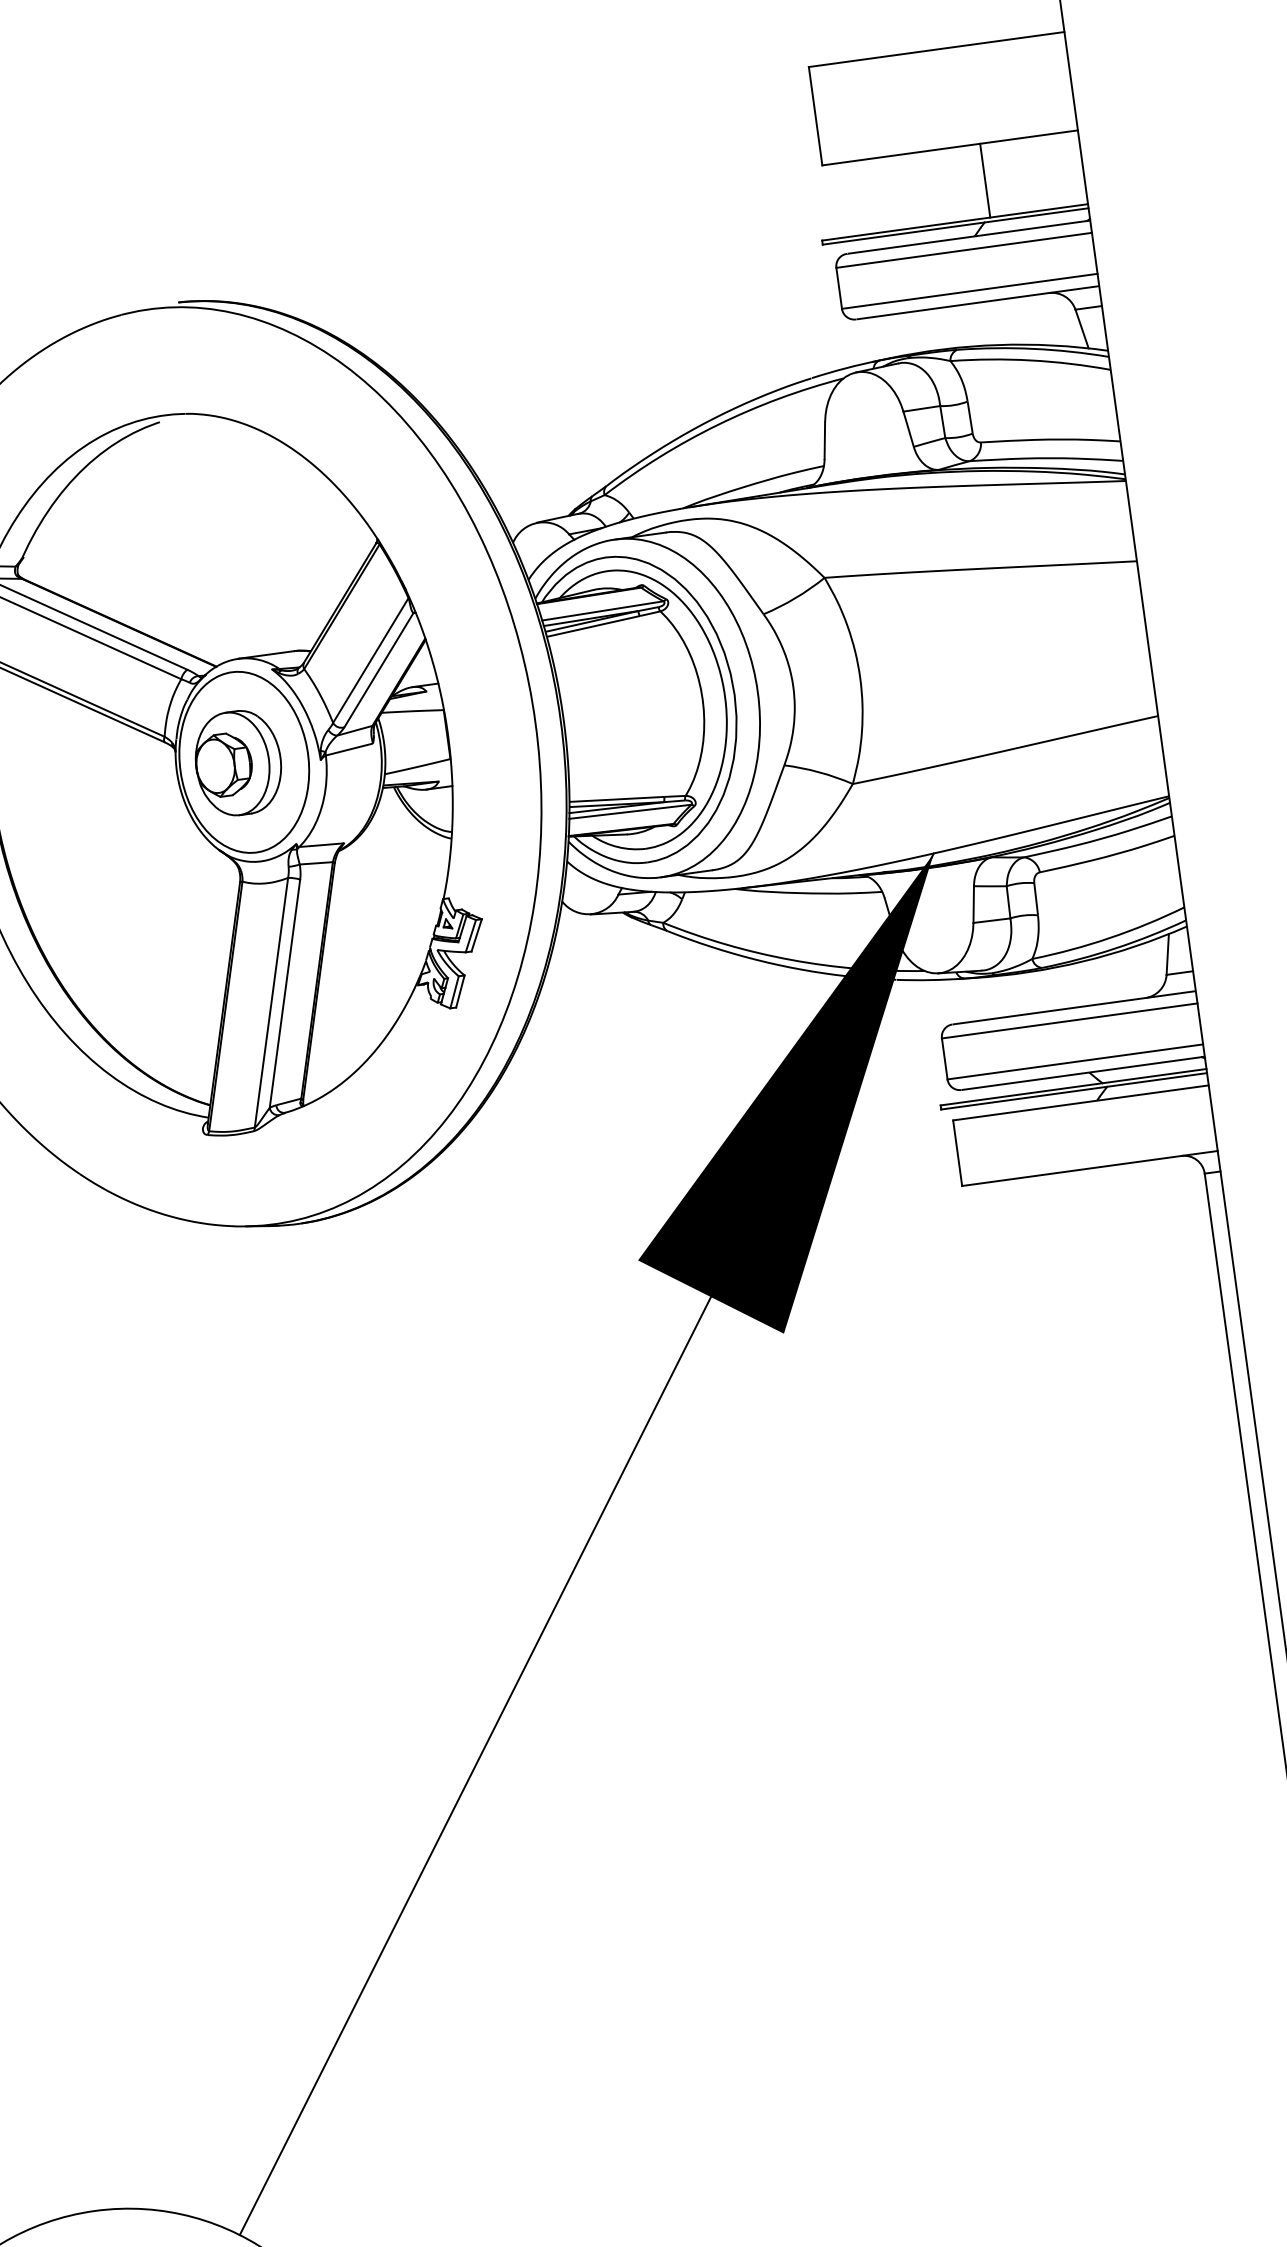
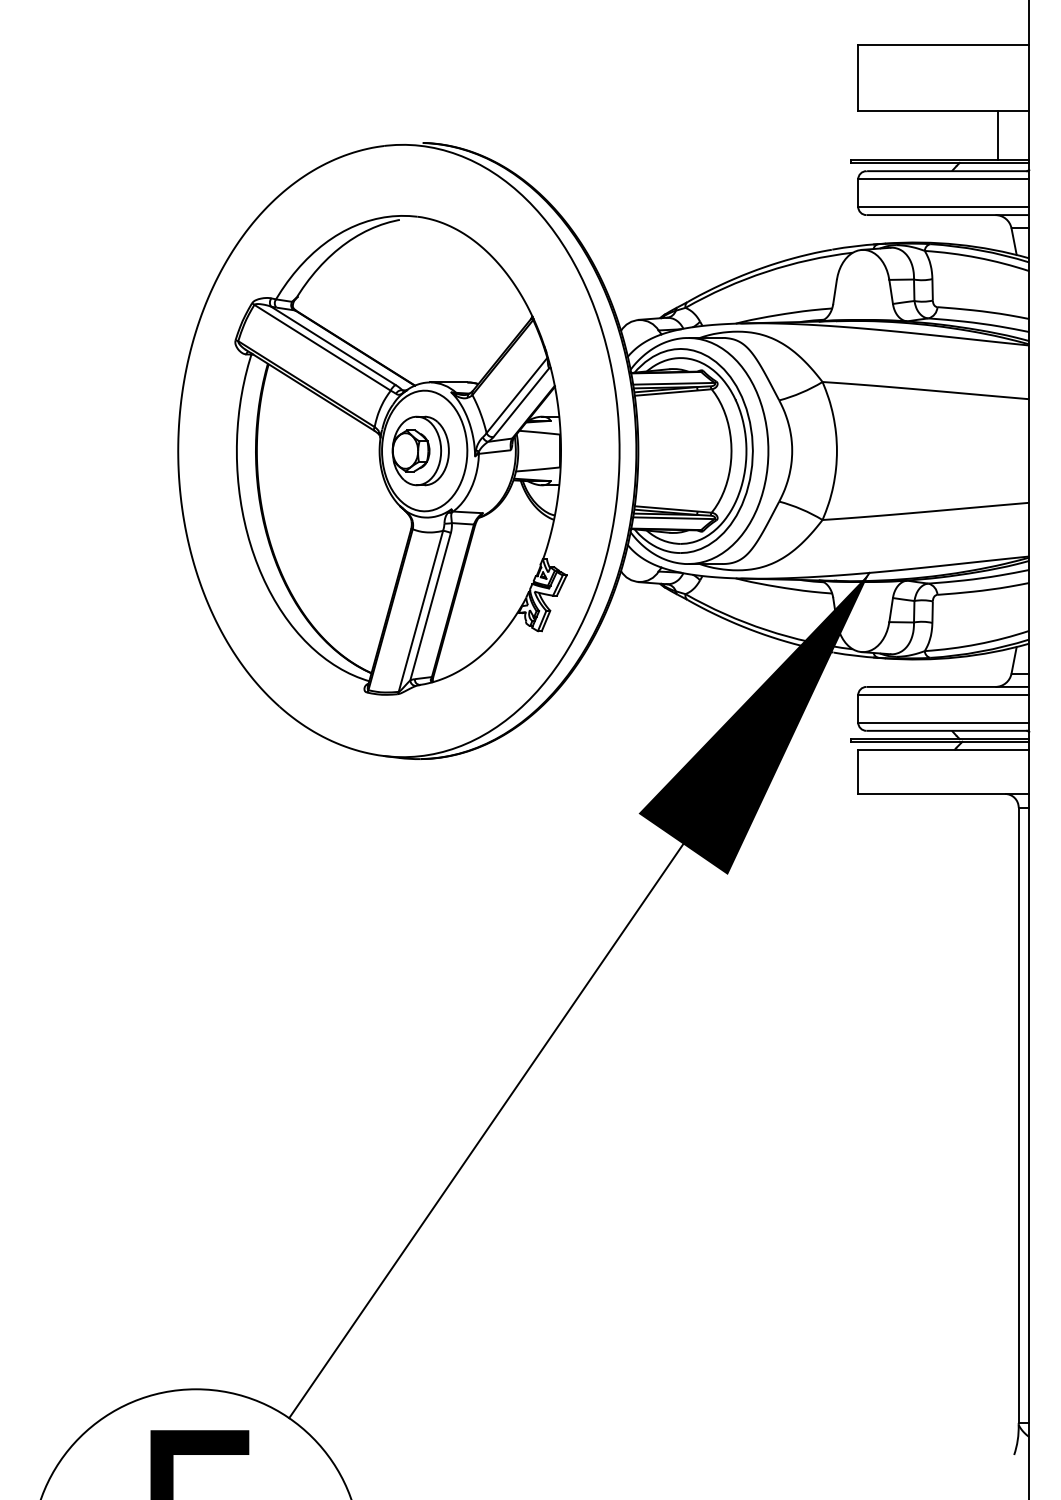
line: (984, 180) -> (997, 135), moved

